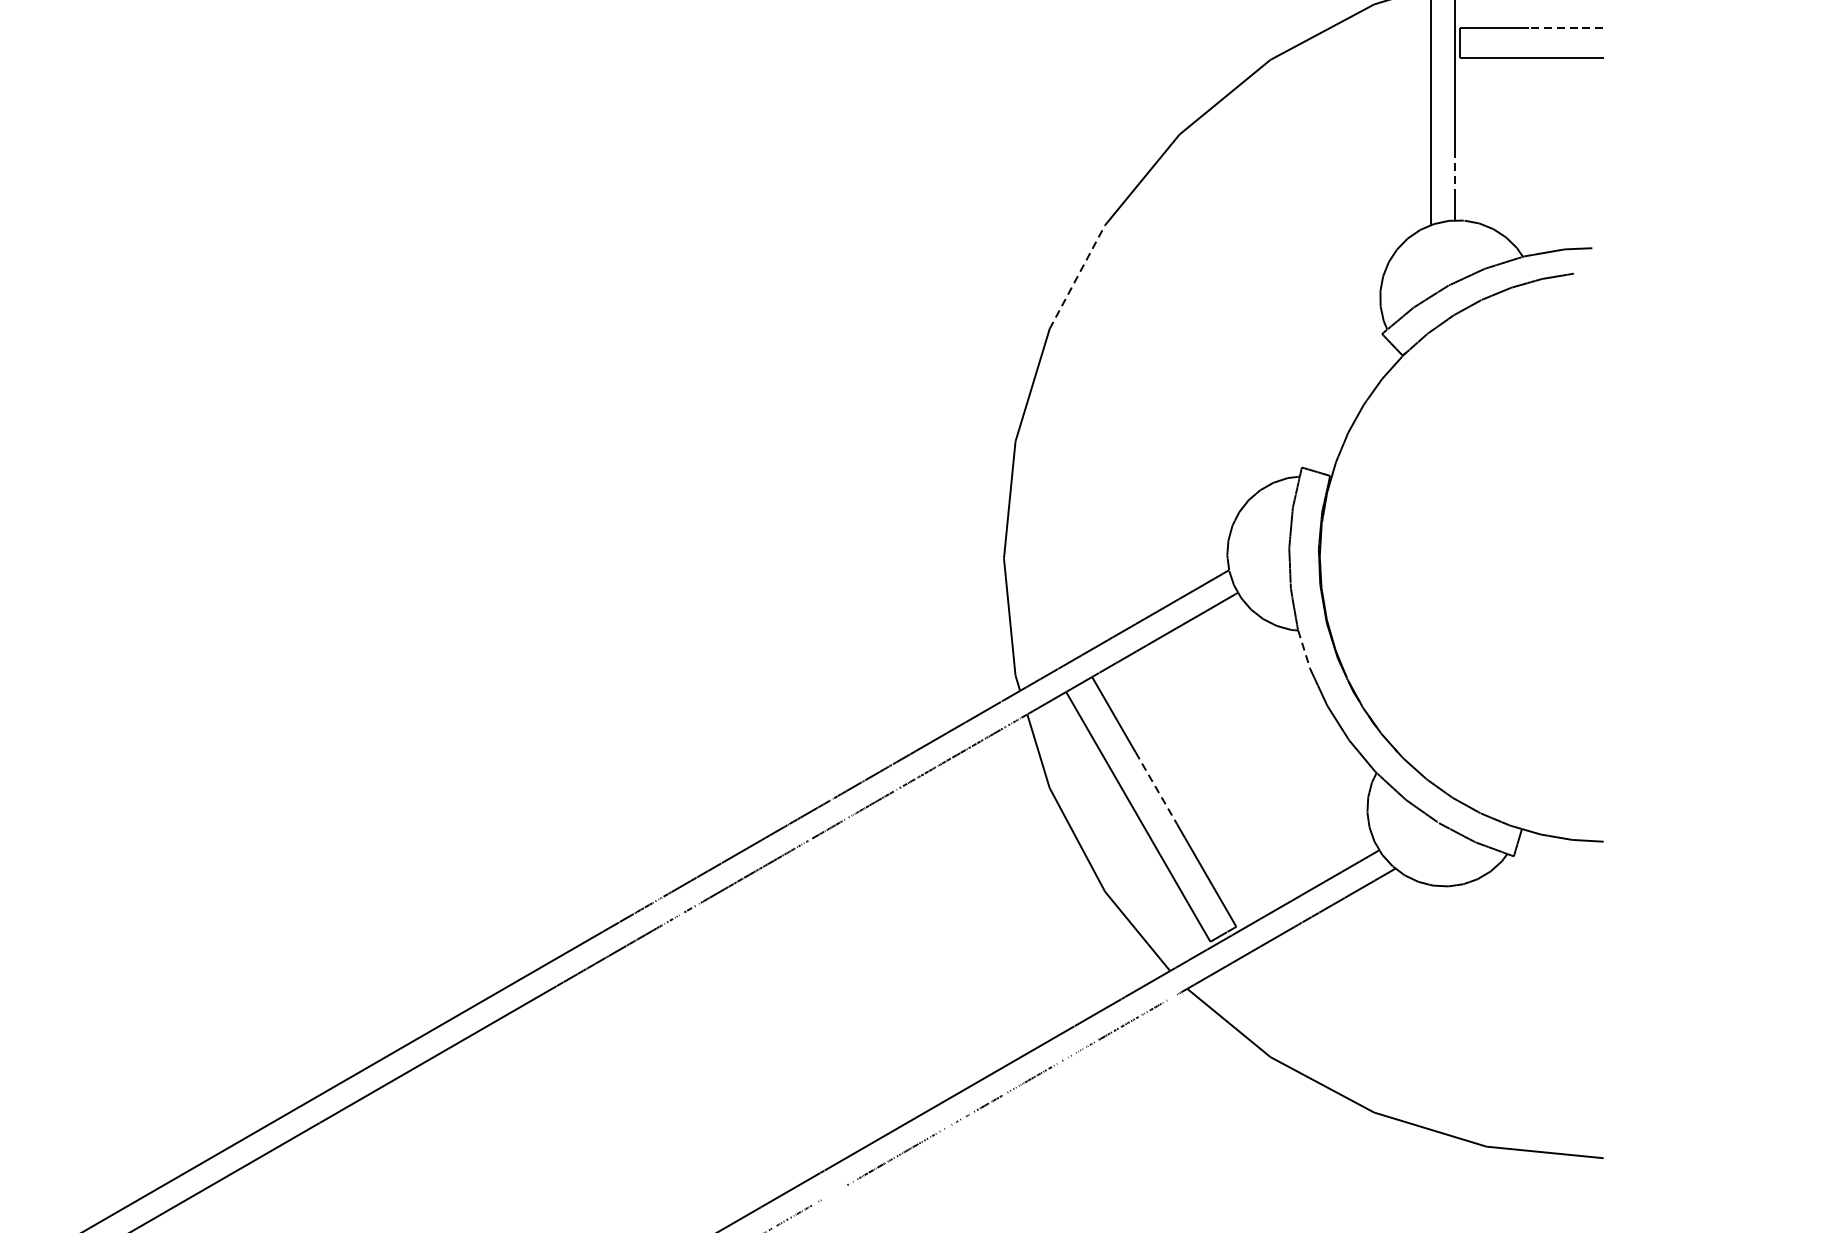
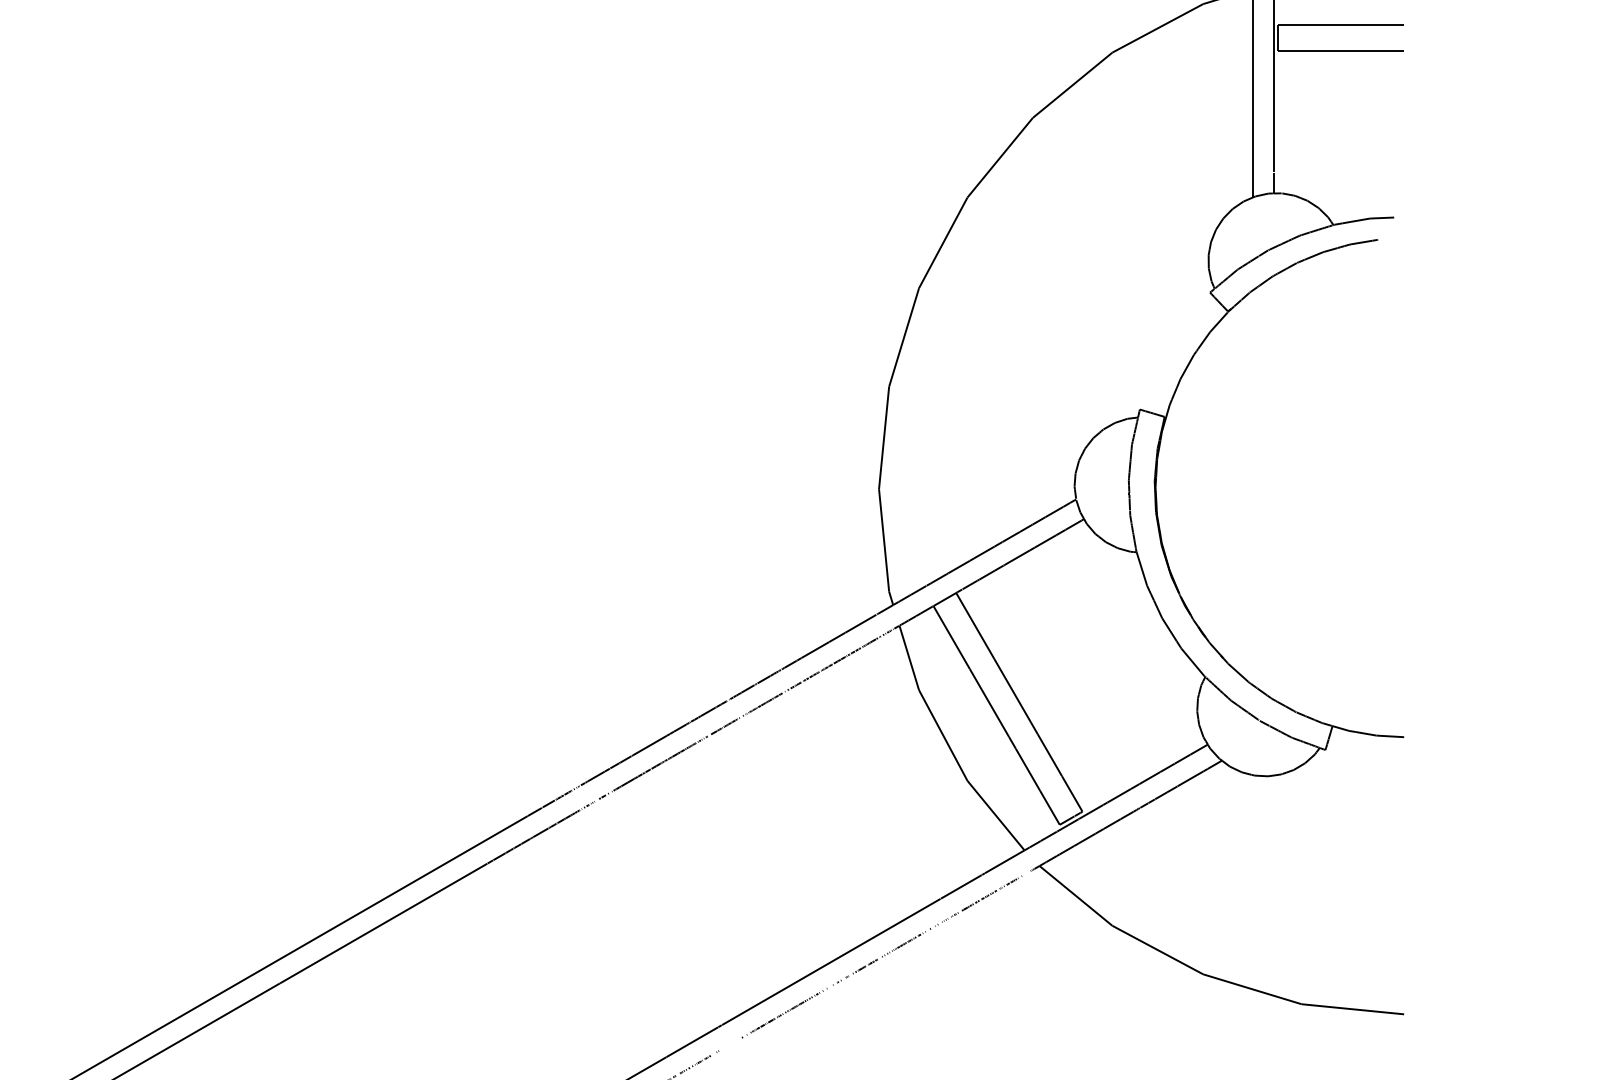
line: (1566, 28) -> (1371, 25), dashed -> solid
line: (1454, 177) -> (1273, 155), dashed -> solid
line: (1077, 276) -> (943, 242), dashed -> solid
line: (1303, 650) -> (1141, 569), dashed -> solid
line: (1156, 788) -> (1012, 690), dashed -> solid

